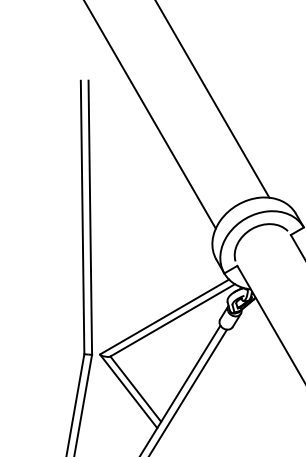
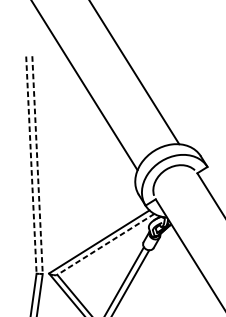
line: (82, 217) -> (31, 165), solid -> dashed
line: (90, 218) -> (37, 165), solid -> dashed
line: (172, 320) -> (105, 244), solid -> dashed

